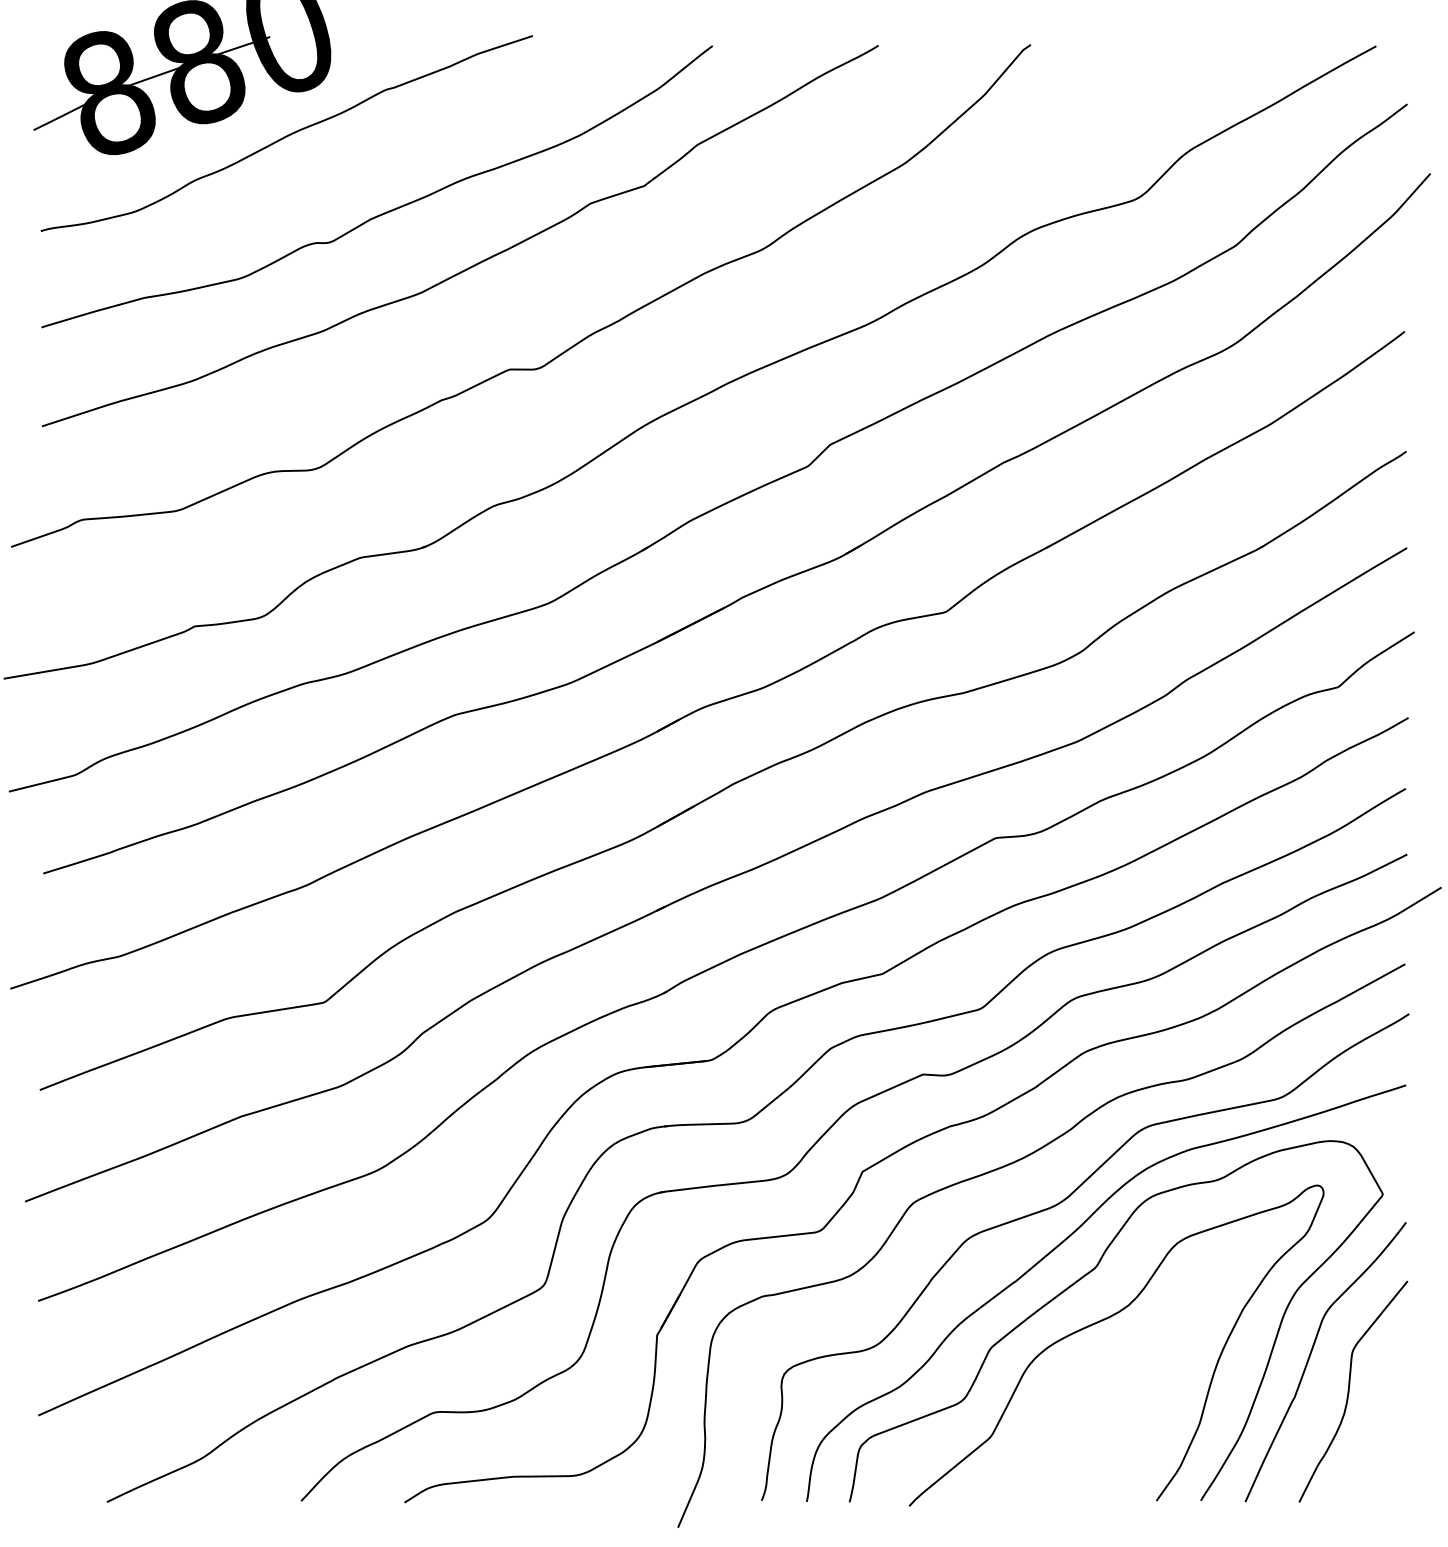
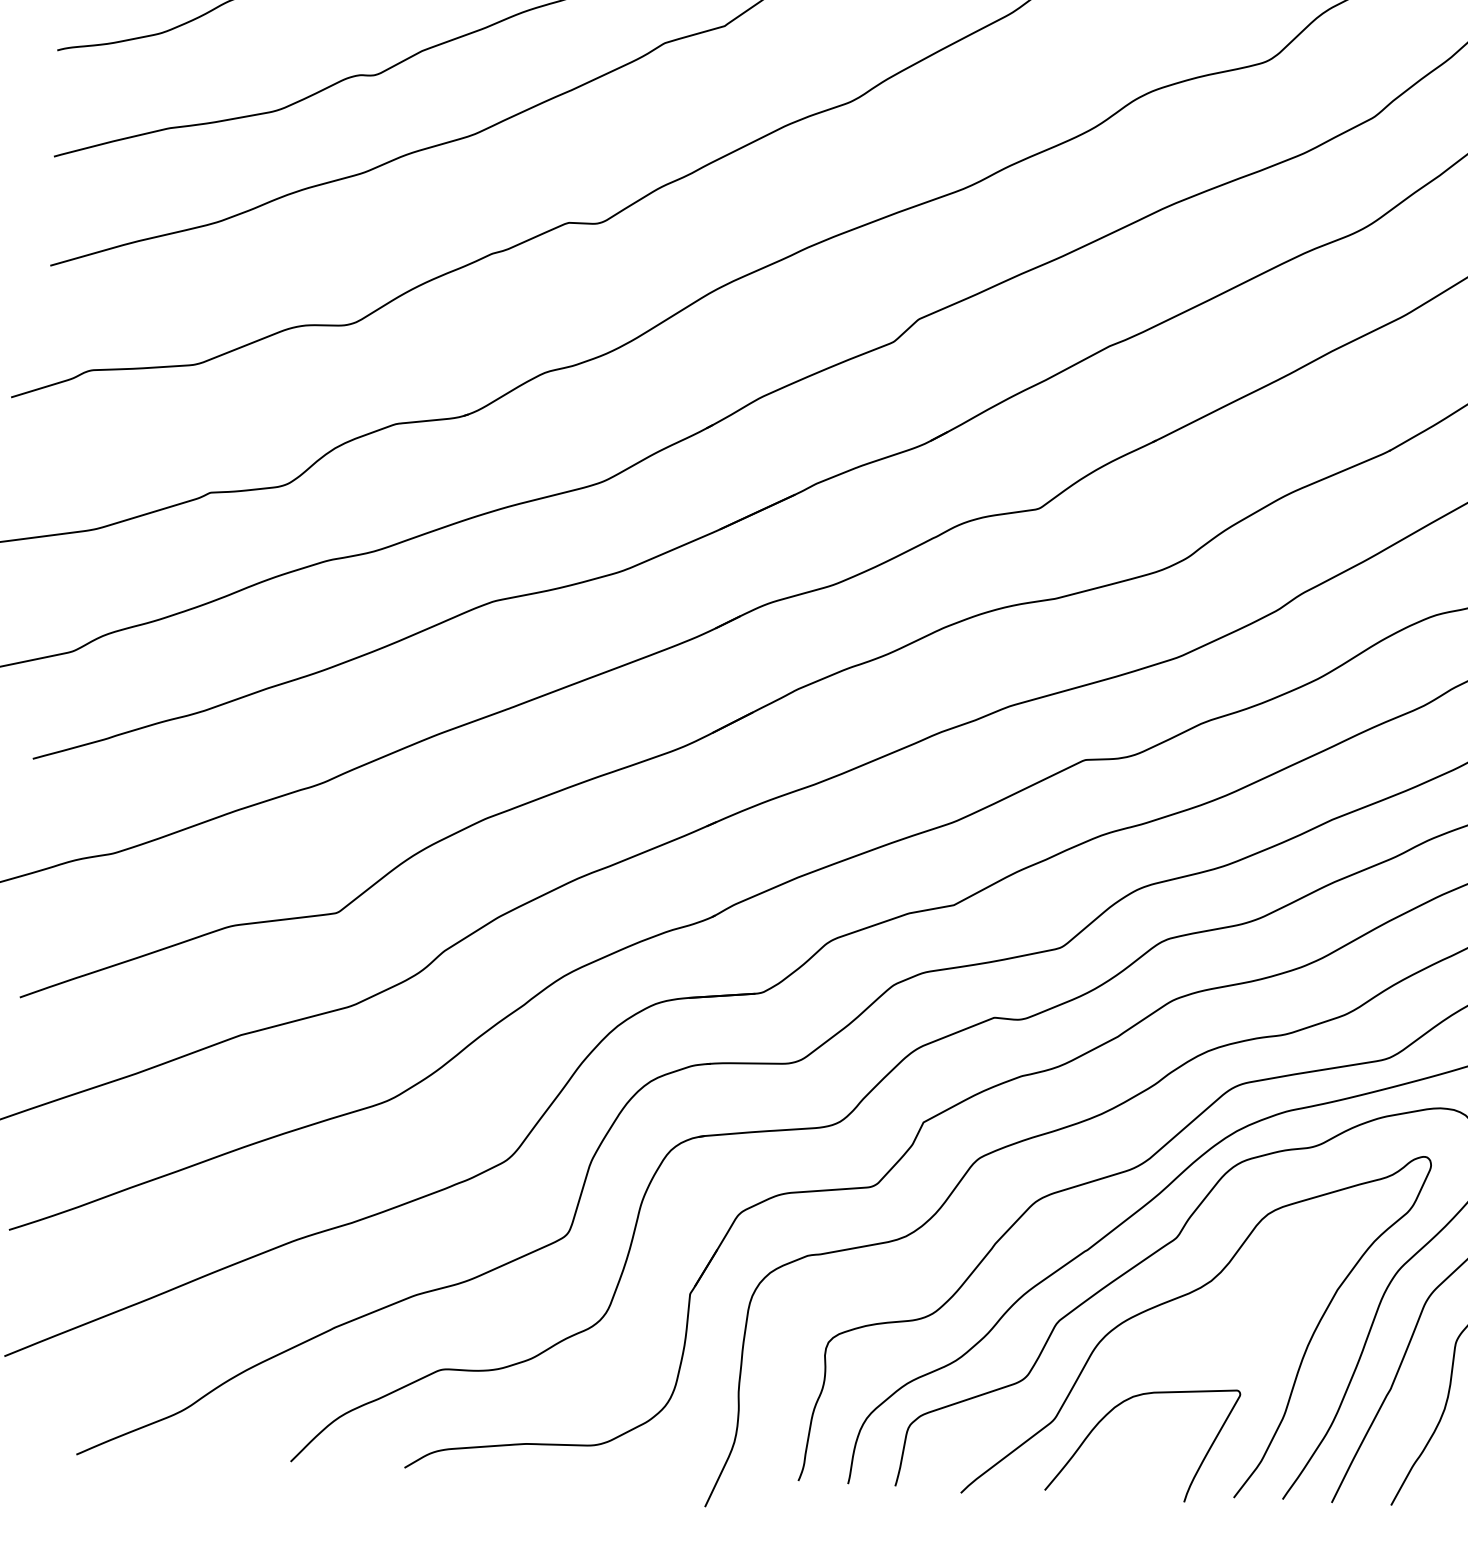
curve: (1048, 1422) -> (1117, 1406), added

